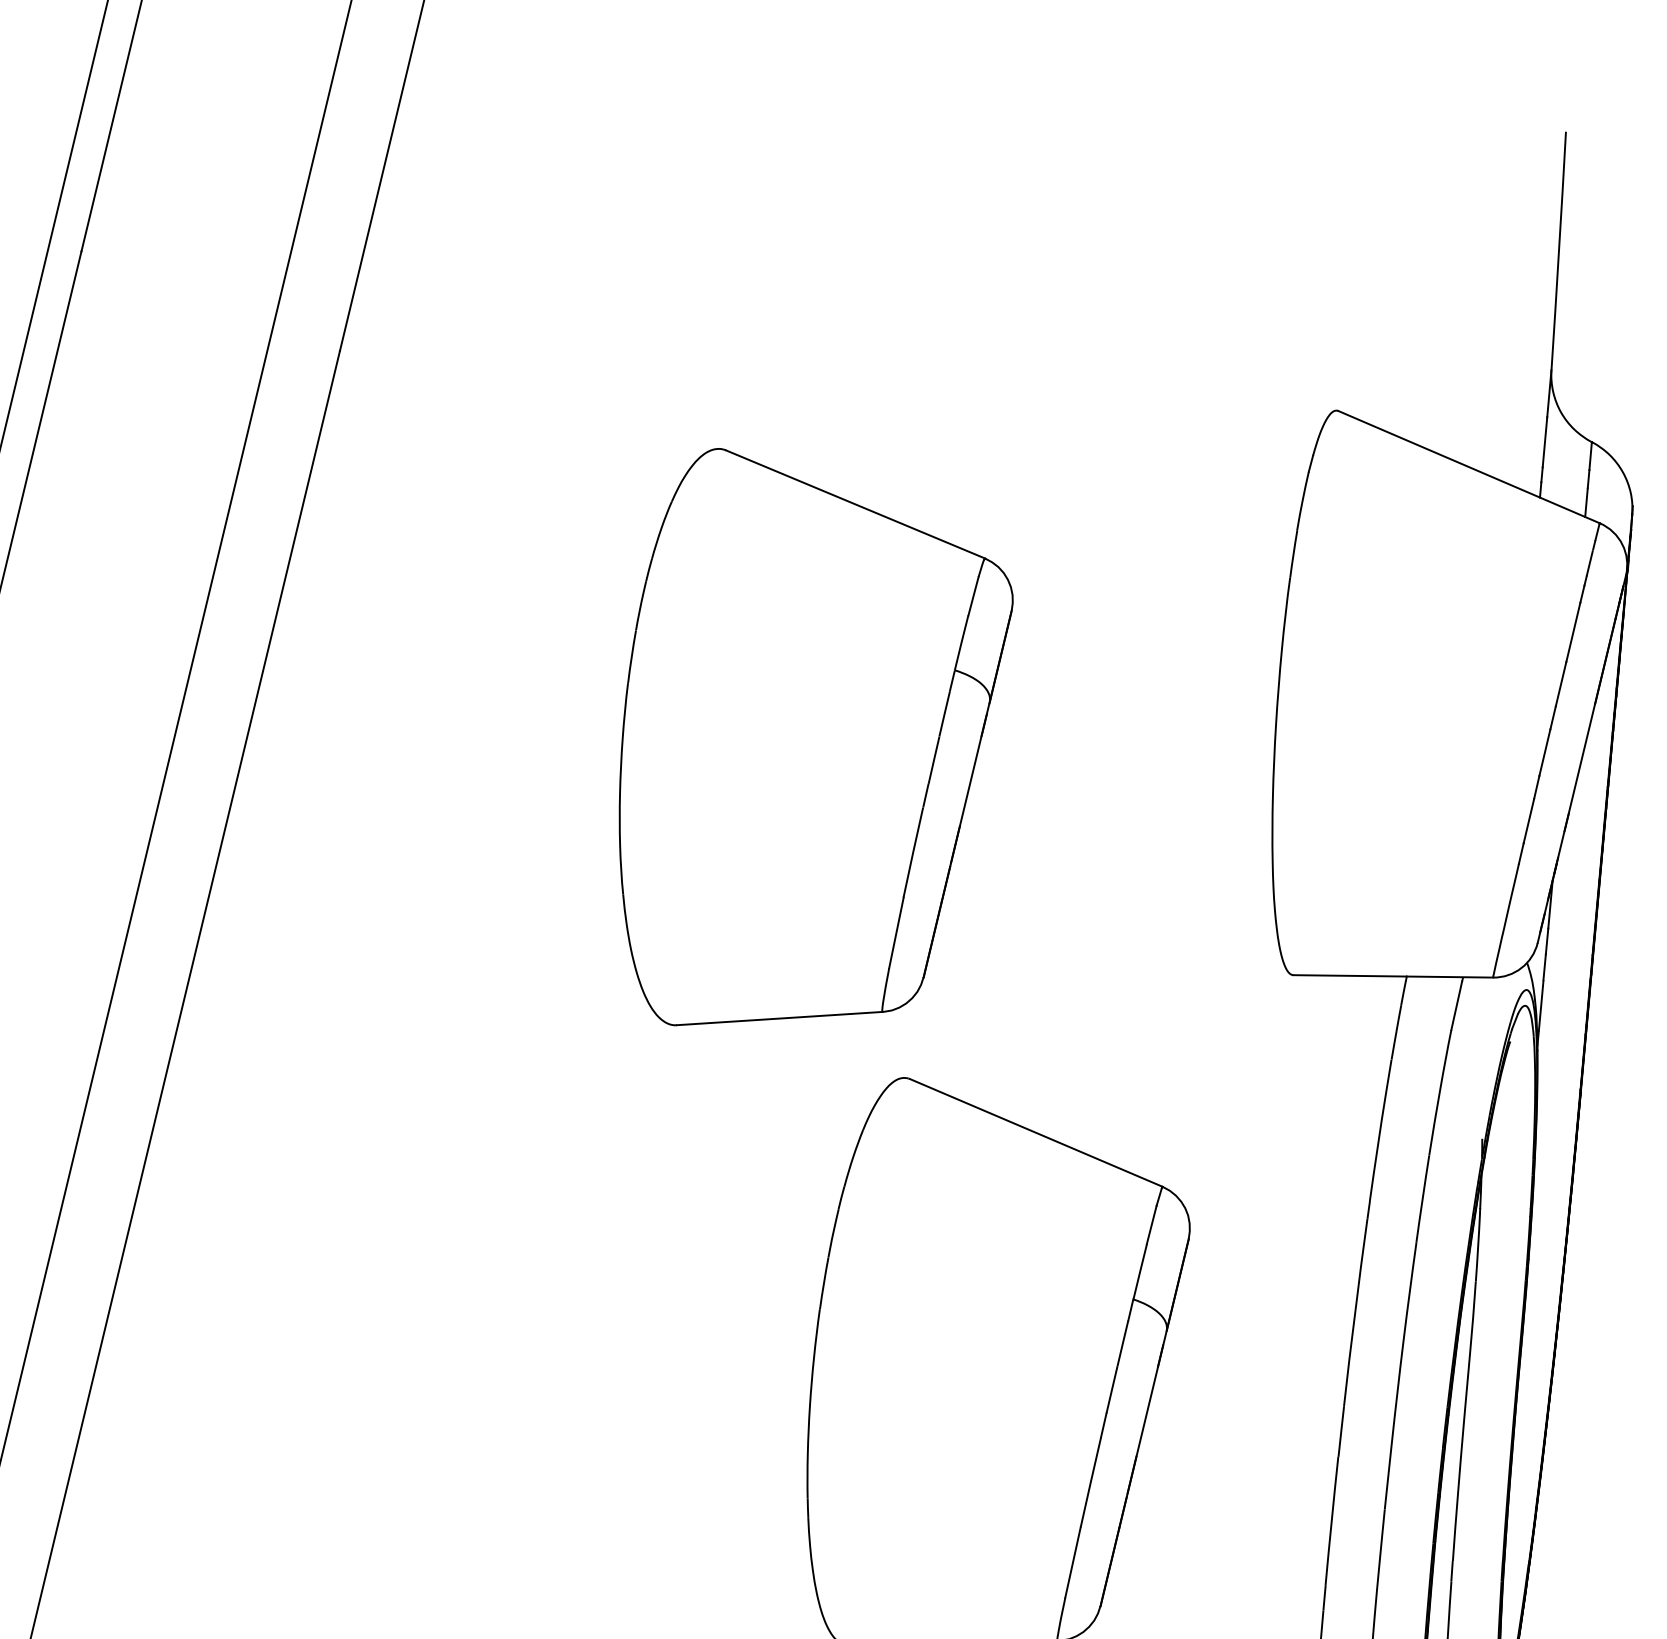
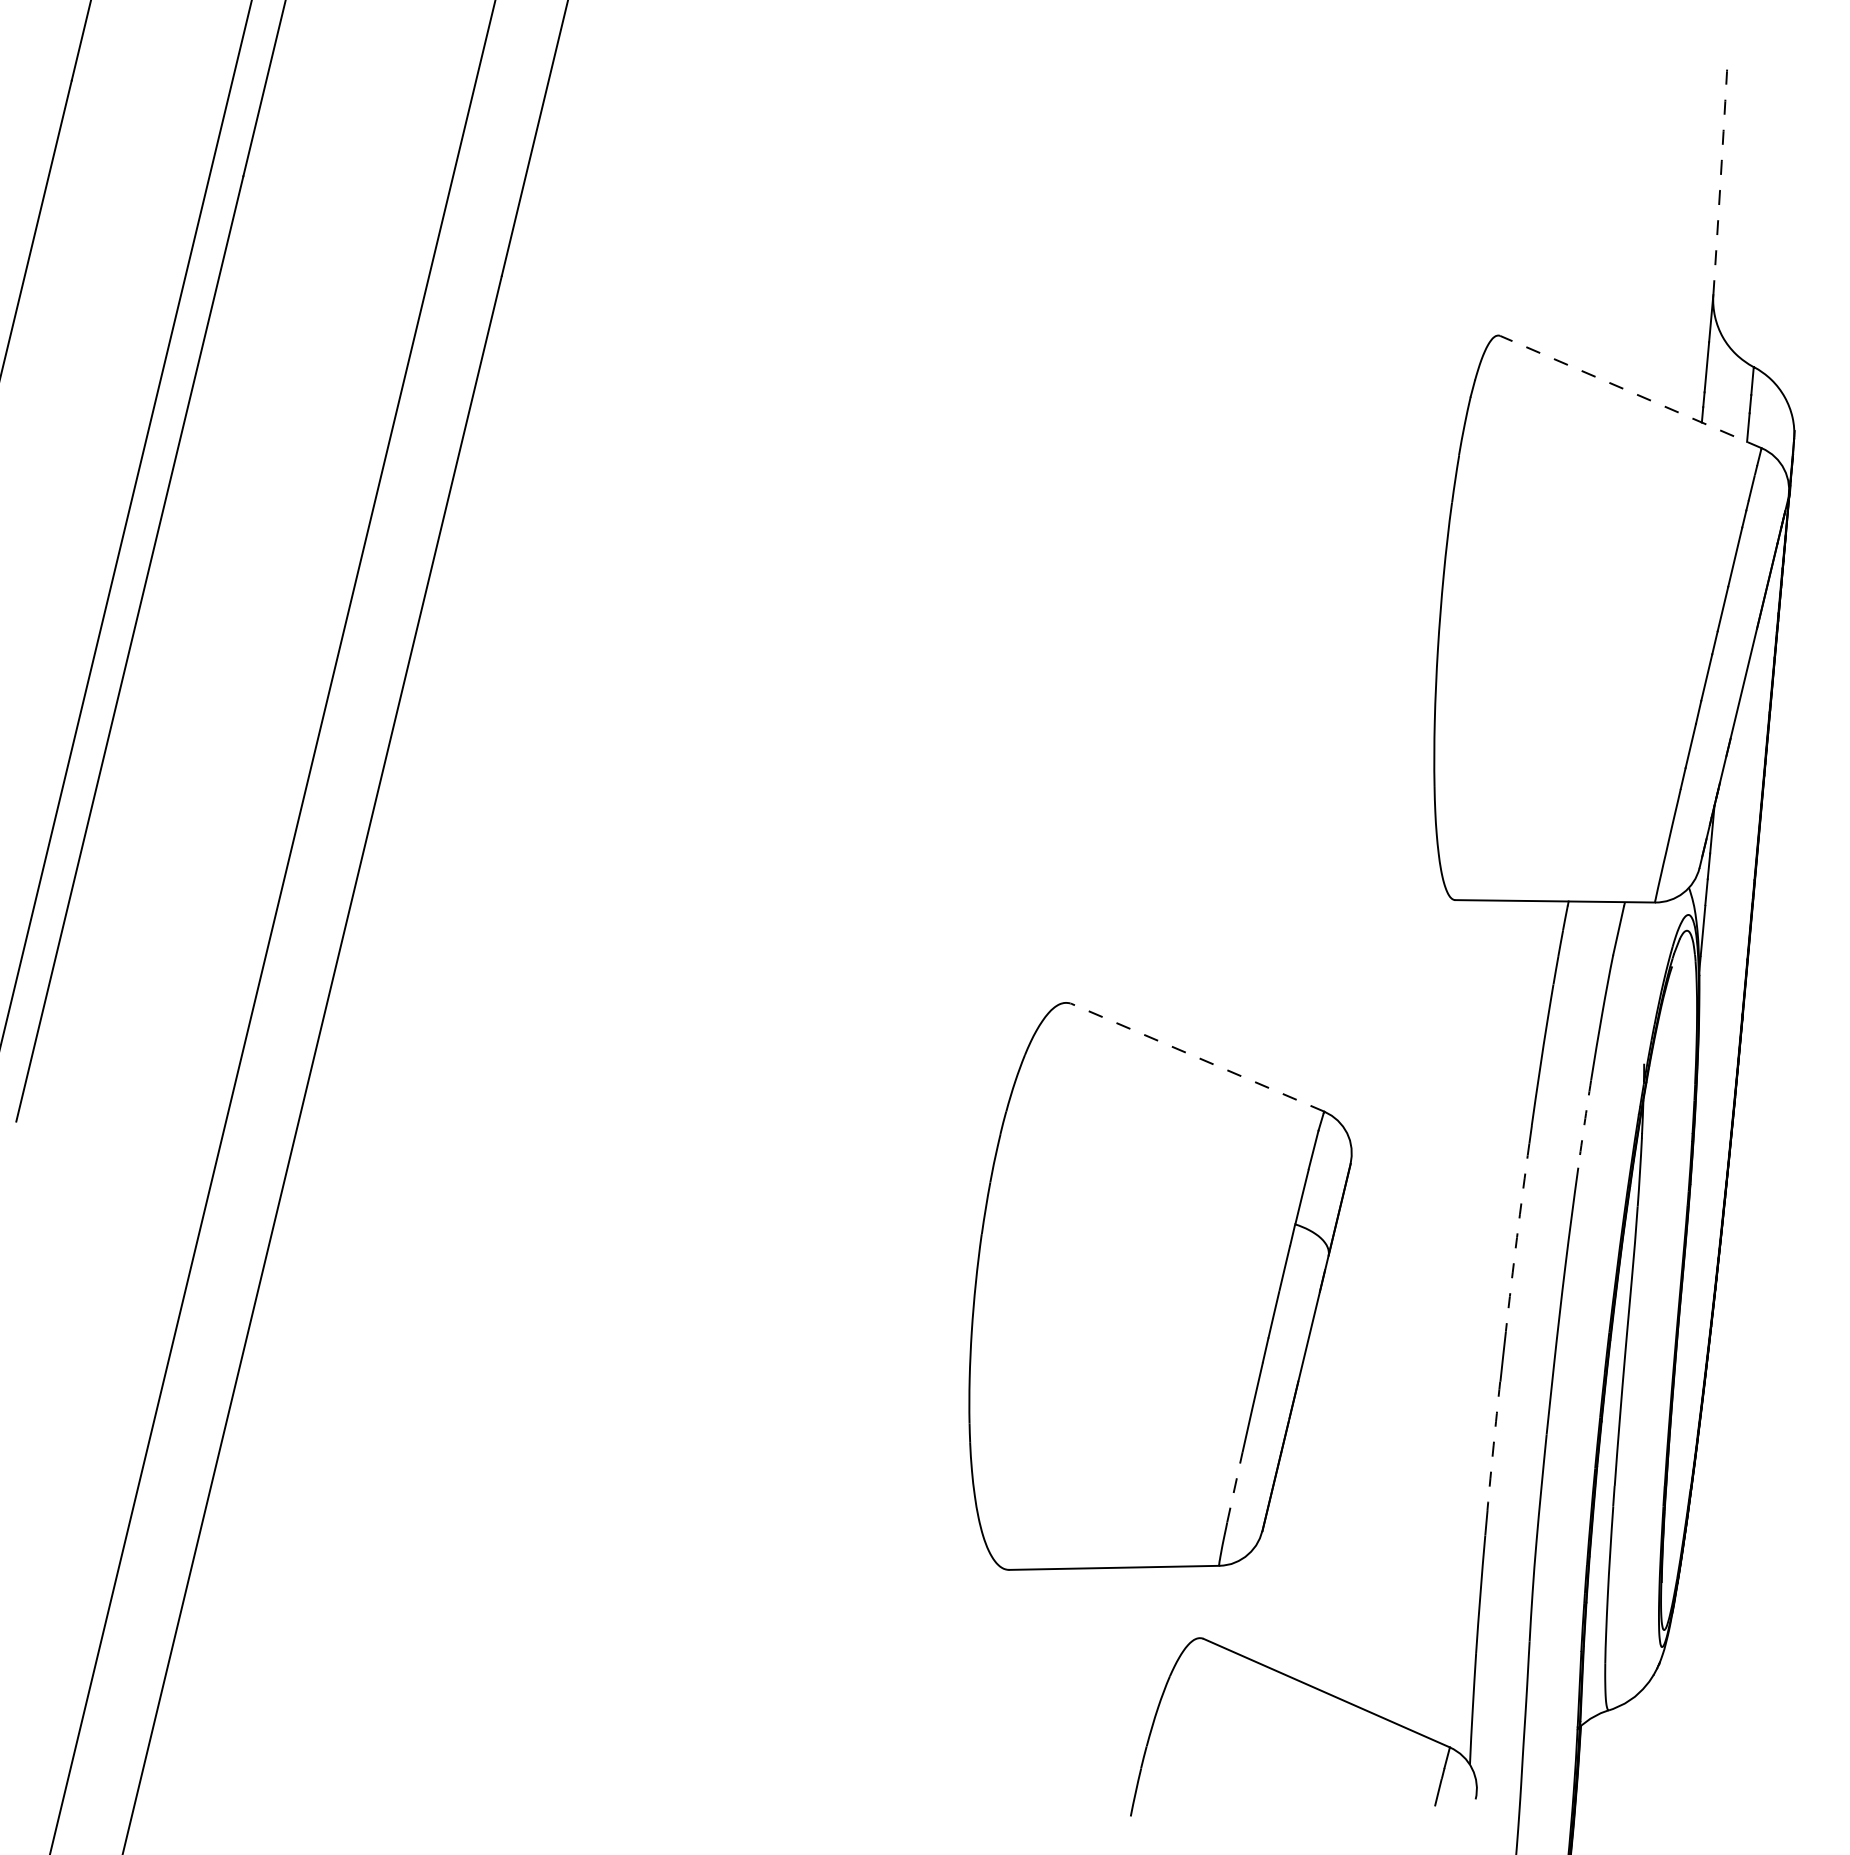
arc: (1558, 250) -> (1720, 175), solid -> dashed
line: (1468, 466) -> (1630, 391), solid -> dashed
part: (815, 737) -> (977, 662), removed
line: (1035, 1132) -> (1197, 1057), solid -> dashed
arc: (1422, 1199) -> (1584, 1124), solid -> dashed
arc: (1355, 1312) -> (1517, 1237), solid -> dashed
arc: (1331, 1520) -> (1493, 1445), solid -> dashed
line: (1072, 1562) -> (1234, 1487), solid -> dashed

